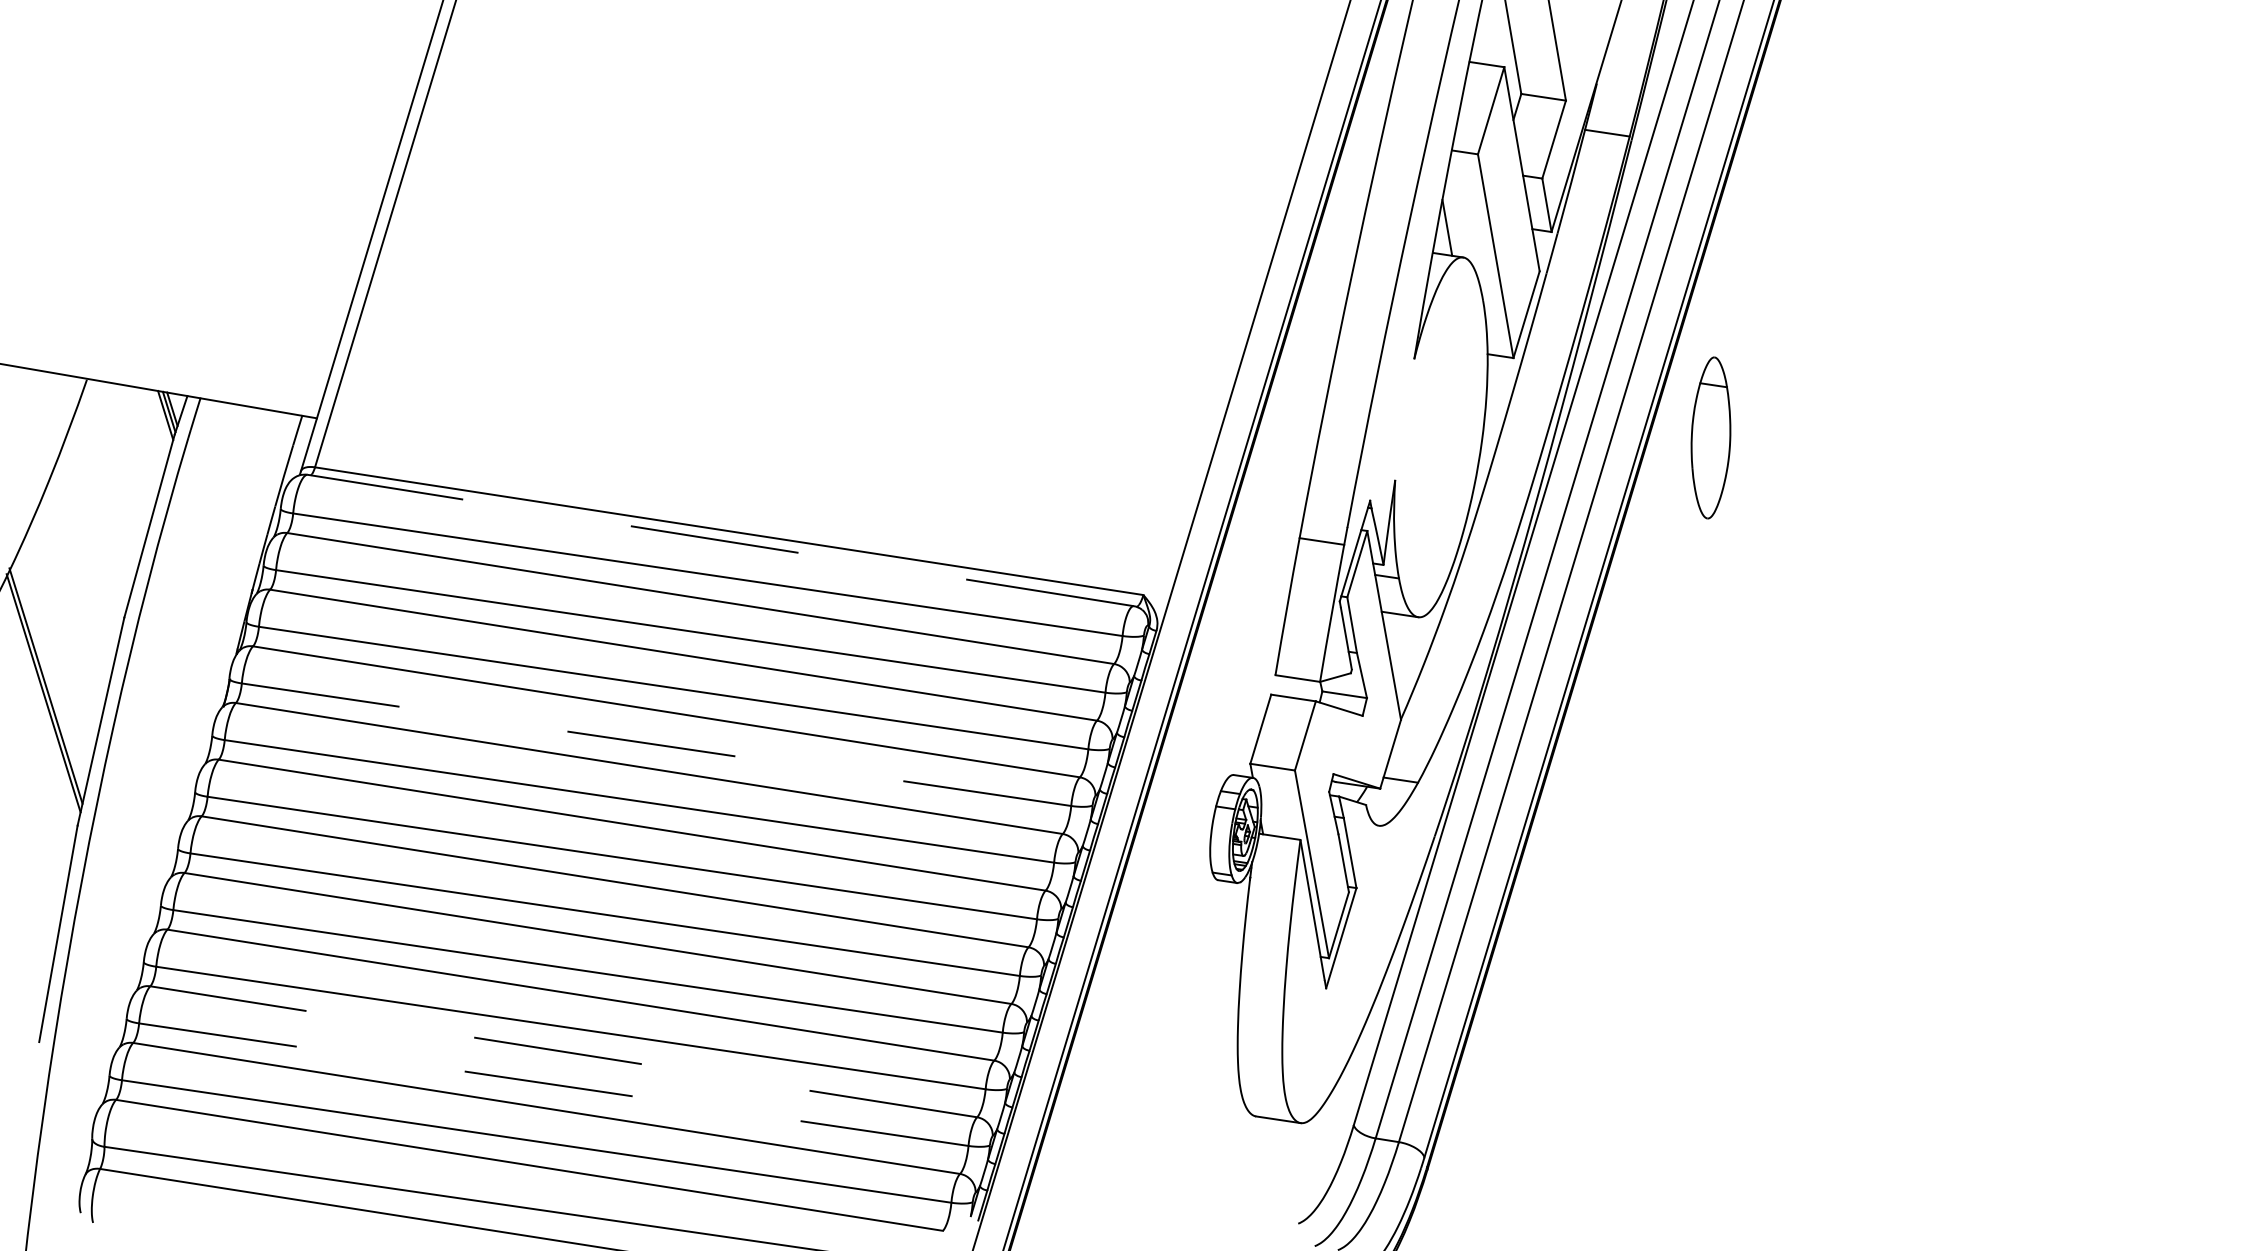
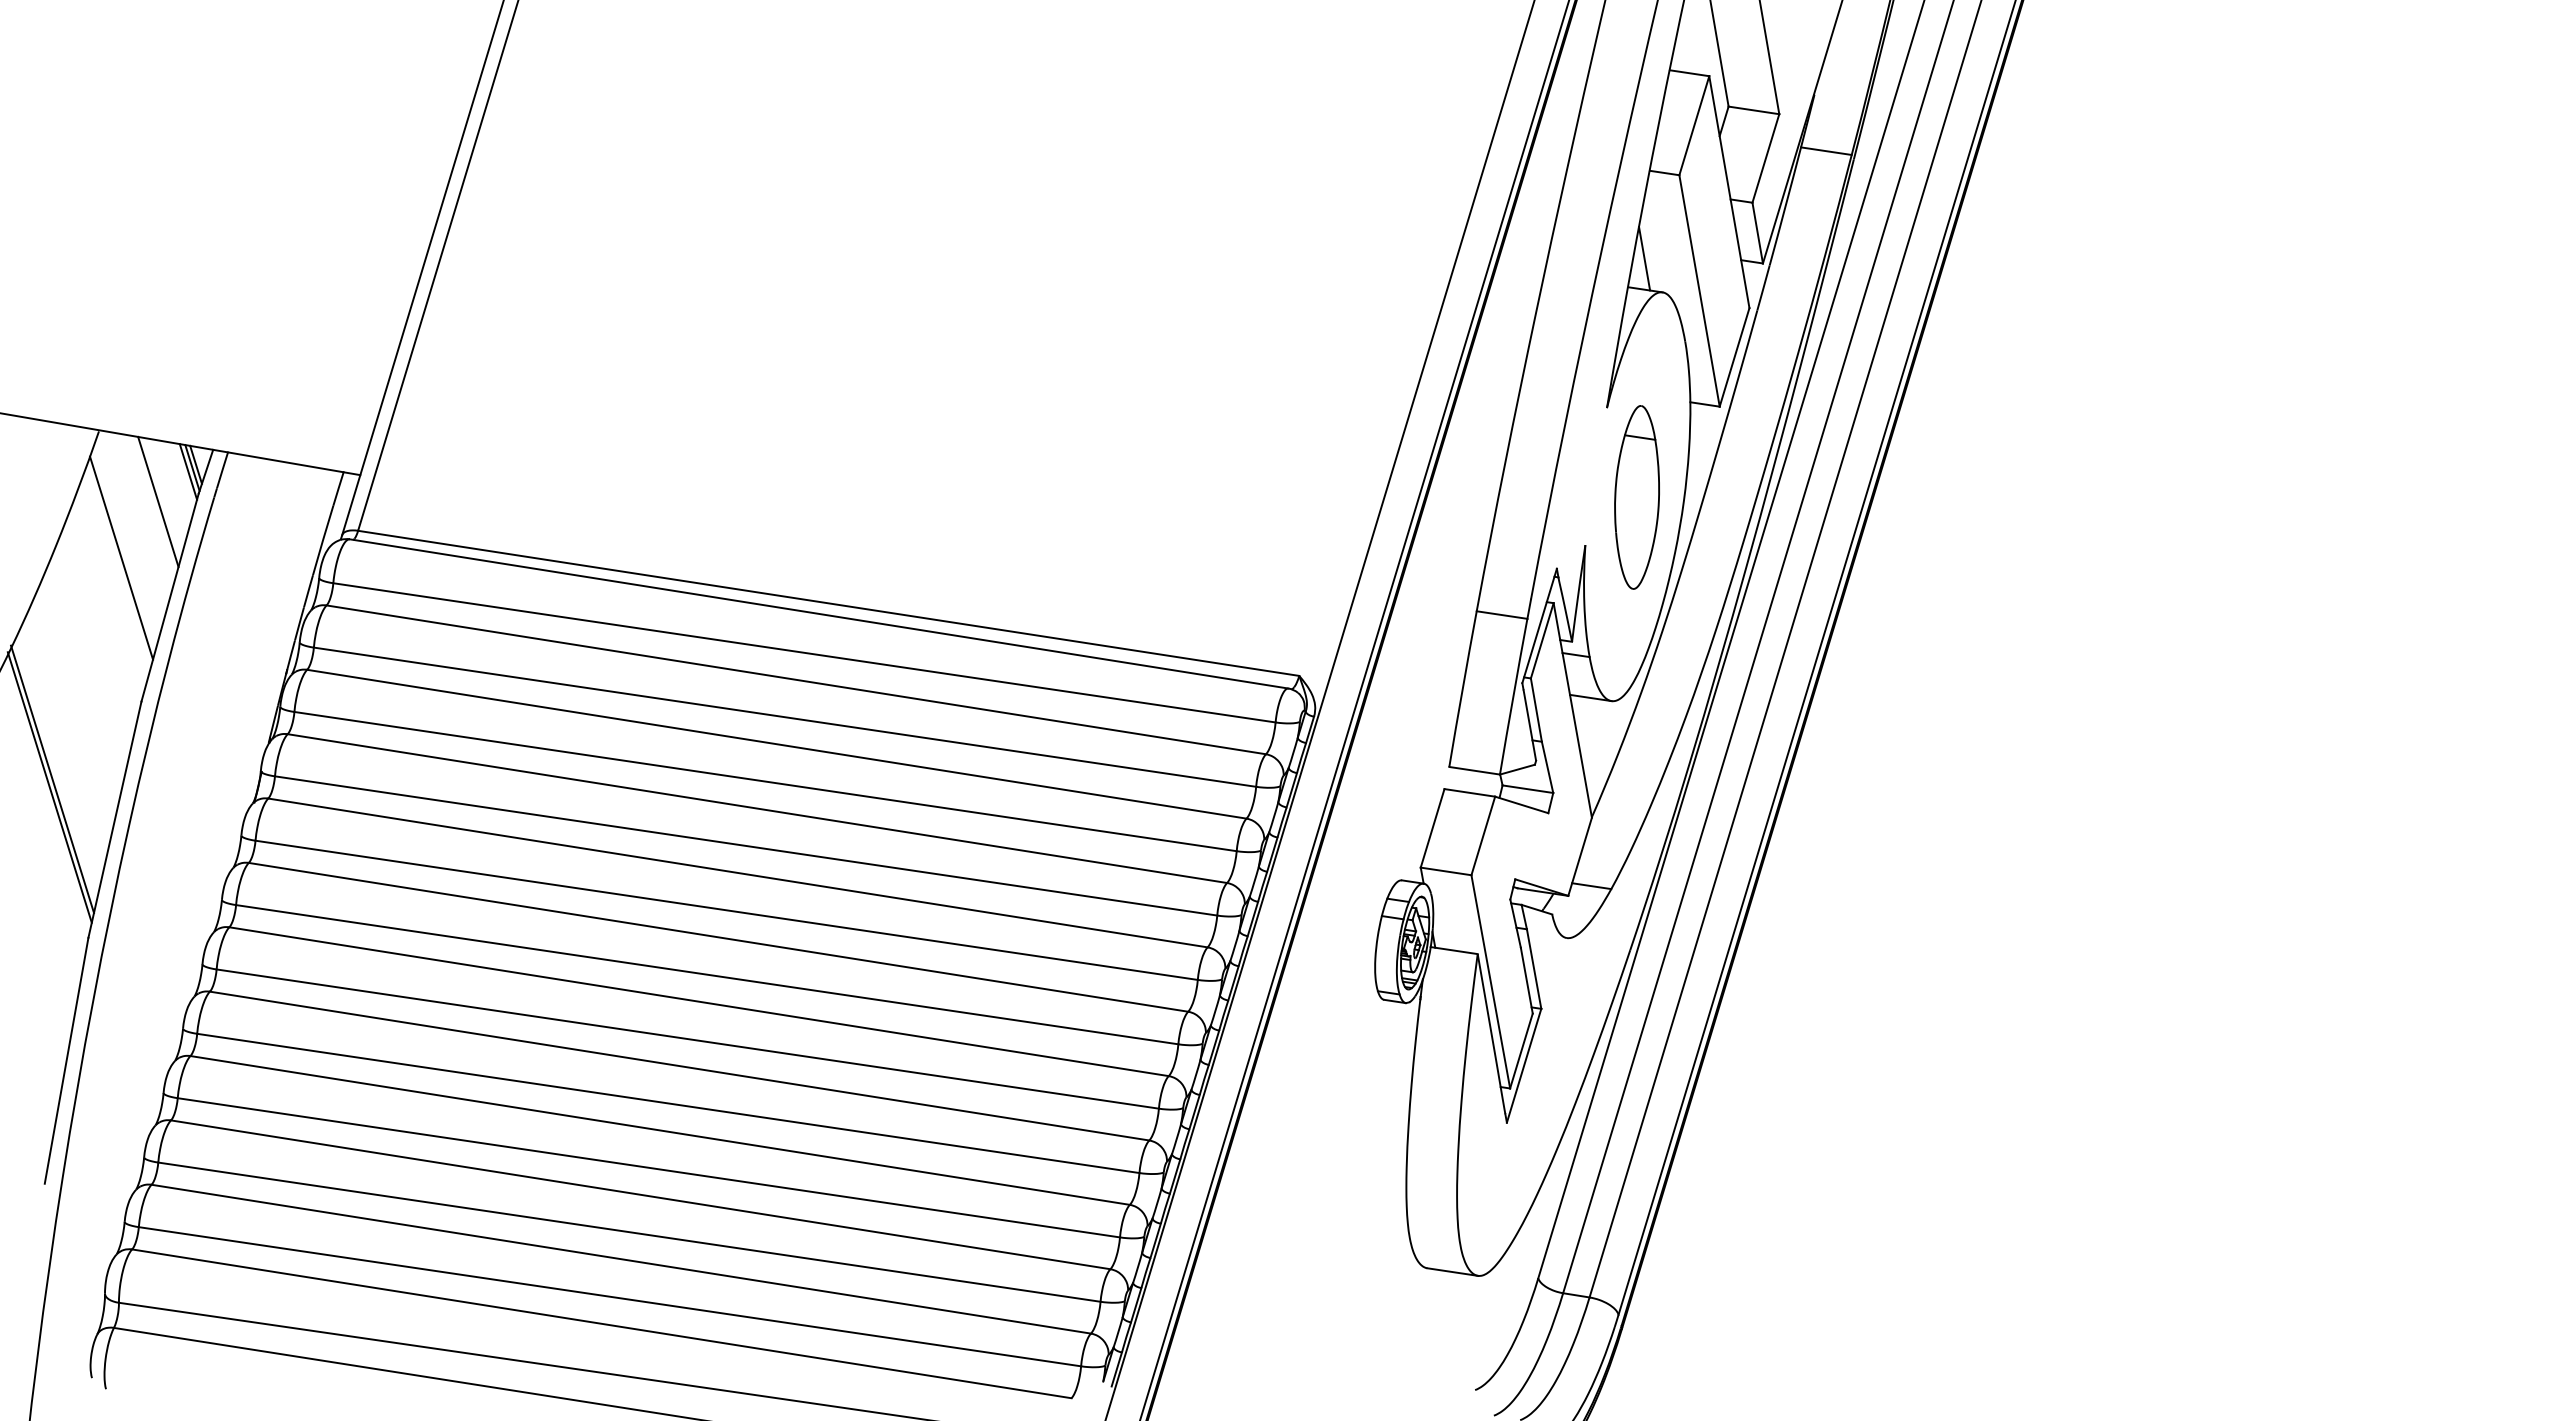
part: (1710, 438) -> (1636, 497), moved
line: (139, 441) -> (158, 501), added
line: (106, 490) -> (121, 557), added
line: (720, 540) -> (818, 613), dashed -> solid
line: (655, 744) -> (745, 845), dashed -> solid
line: (563, 1051) -> (640, 1194), dashed -> solid
line: (553, 1084) -> (628, 1232), dashed -> solid

